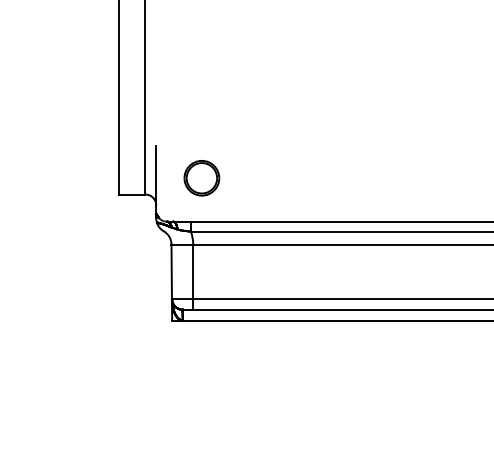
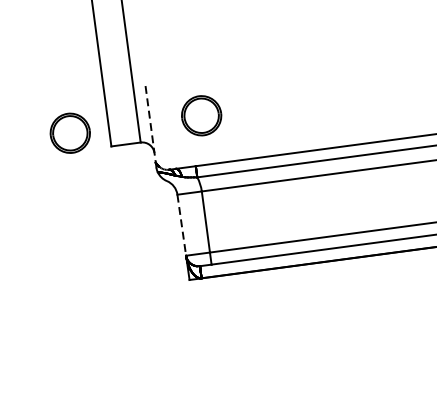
part: (84, 178) -> (69, 133), added
line: (156, 180) -> (151, 125), solid -> dashed
line: (171, 272) -> (181, 226), solid -> dashed

